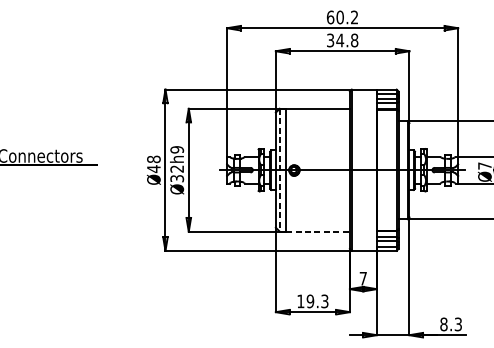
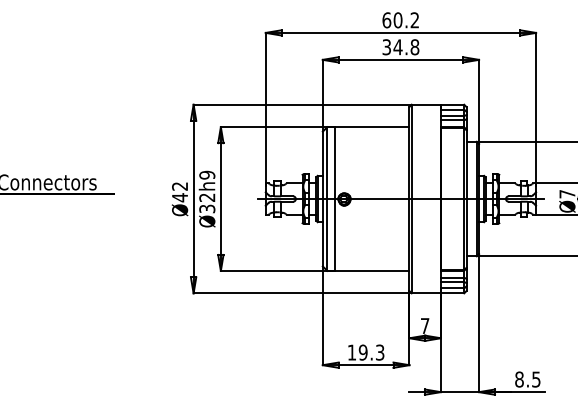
text: (154, 159) -> (180, 186), Ø48 -> Ø42
line: (279, 170) -> (327, 199), dashed -> solid
line: (318, 231) -> (372, 270), dashed -> solid
text: (458, 323) -> (536, 378), 8.3 -> 8.5

